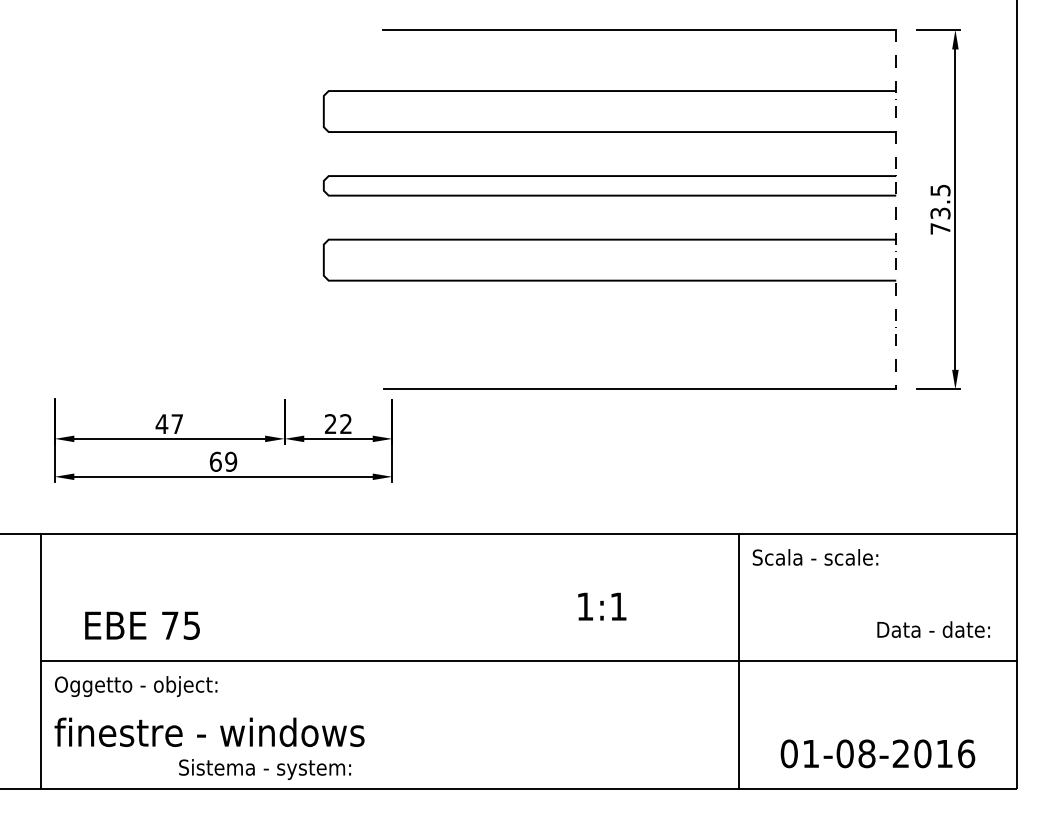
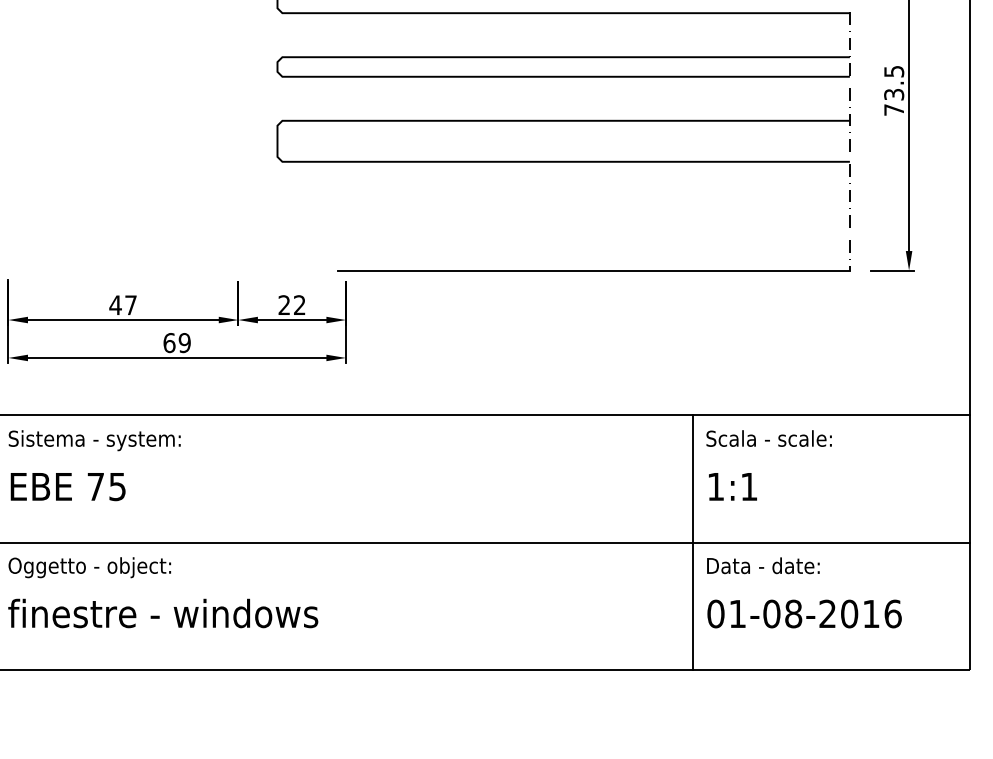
text: (602, 606) -> (733, 486), moved
text: (142, 625) -> (68, 486), moved
text: (933, 629) -> (763, 565), moved
text: (877, 753) -> (804, 613), moved
text: (264, 769) -> (94, 440), moved

